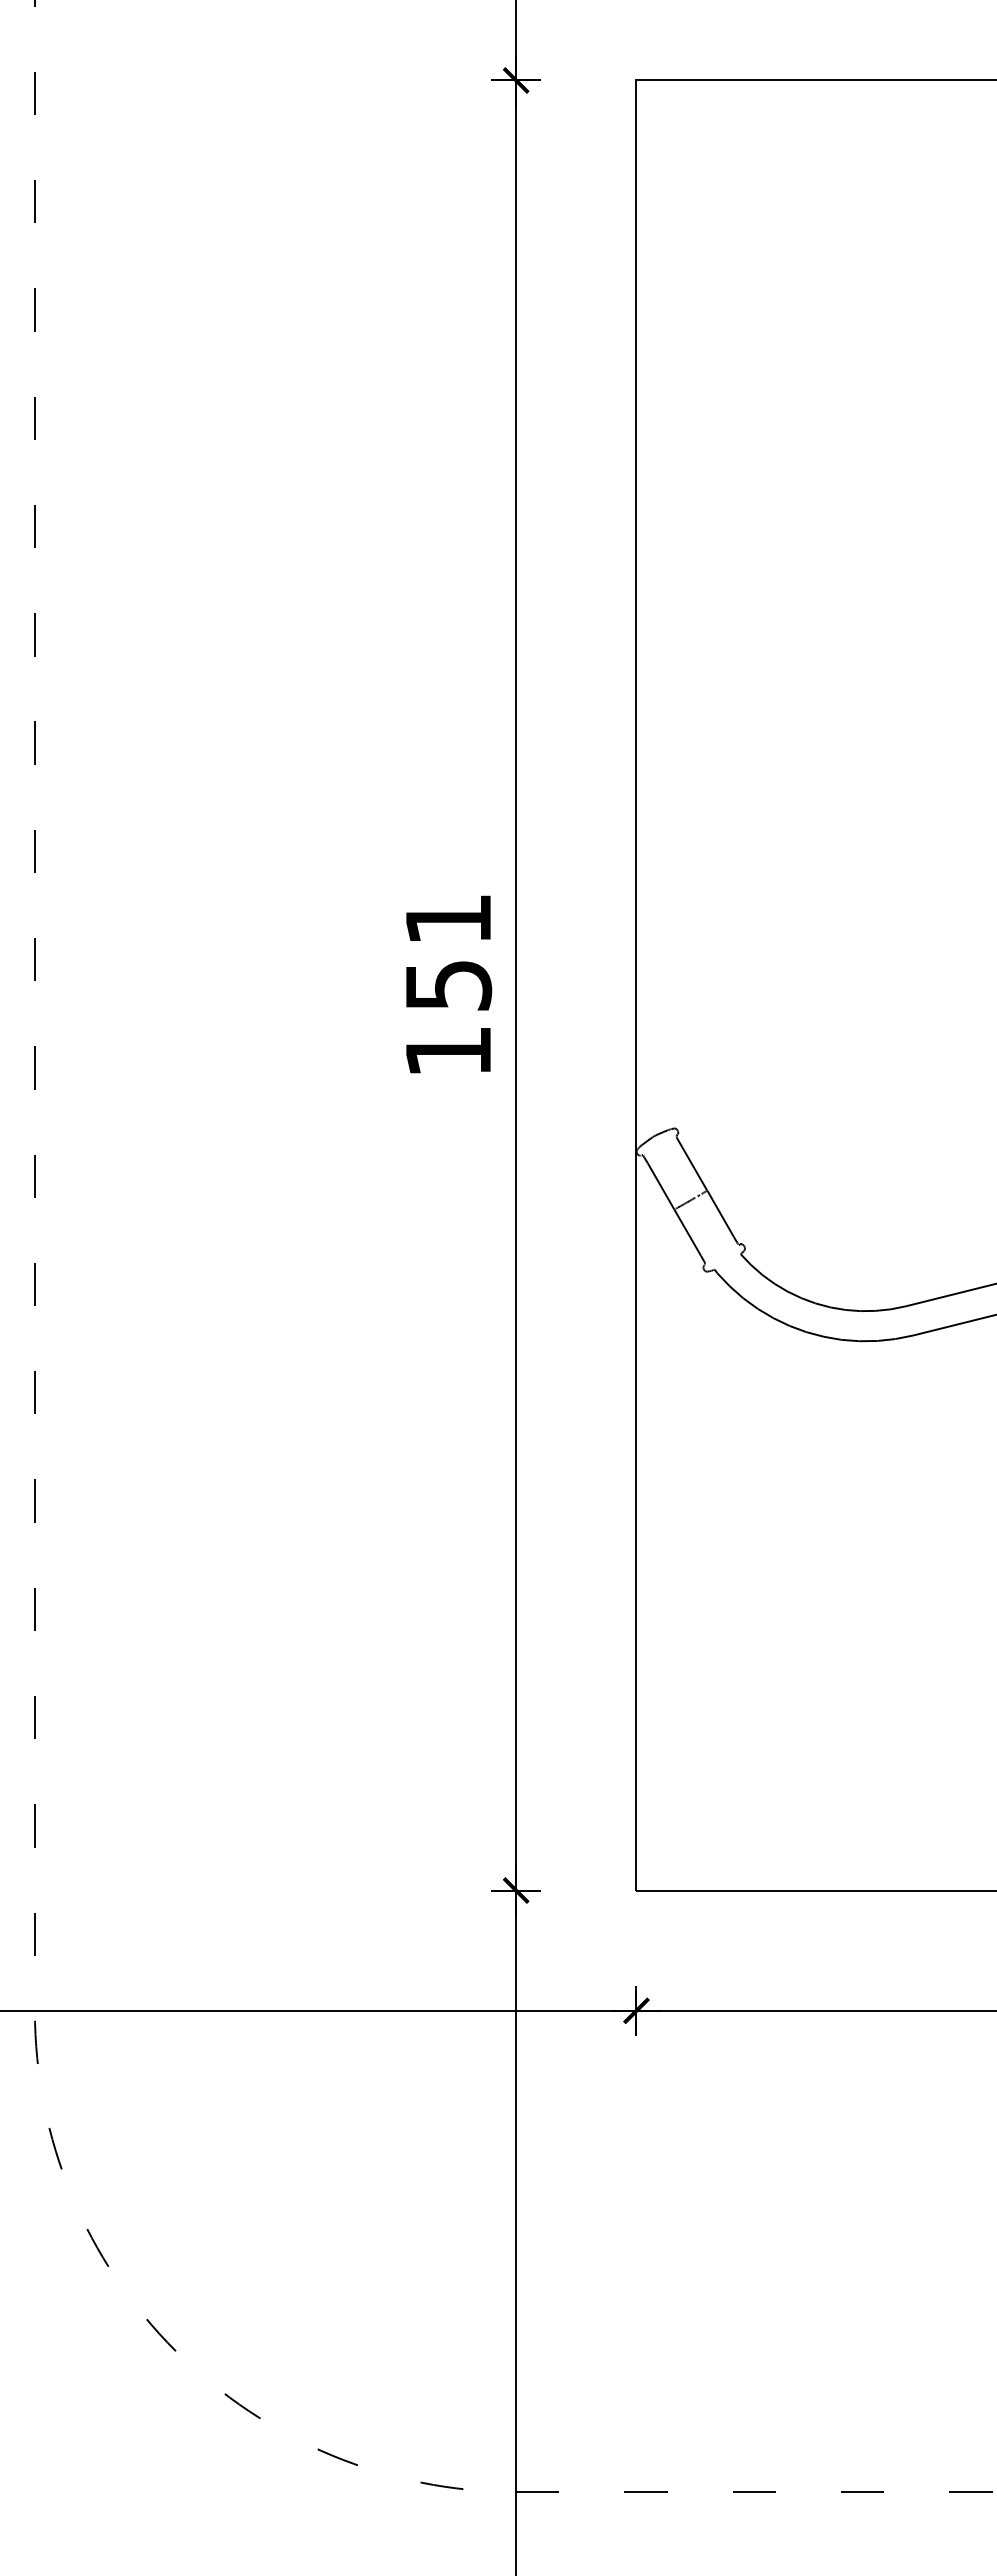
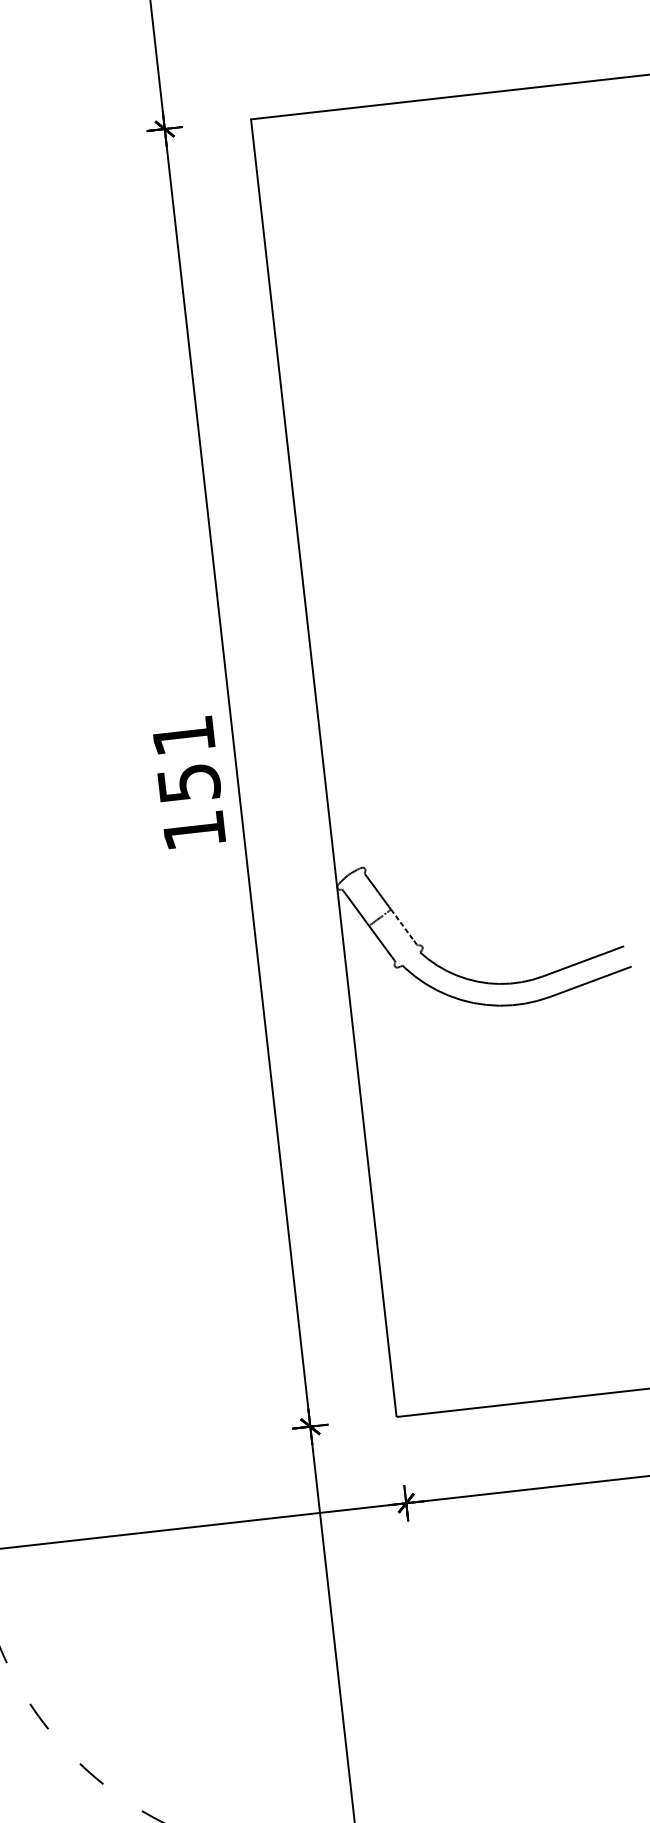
line: (720, 1213) -> (402, 924), solid -> dashed

